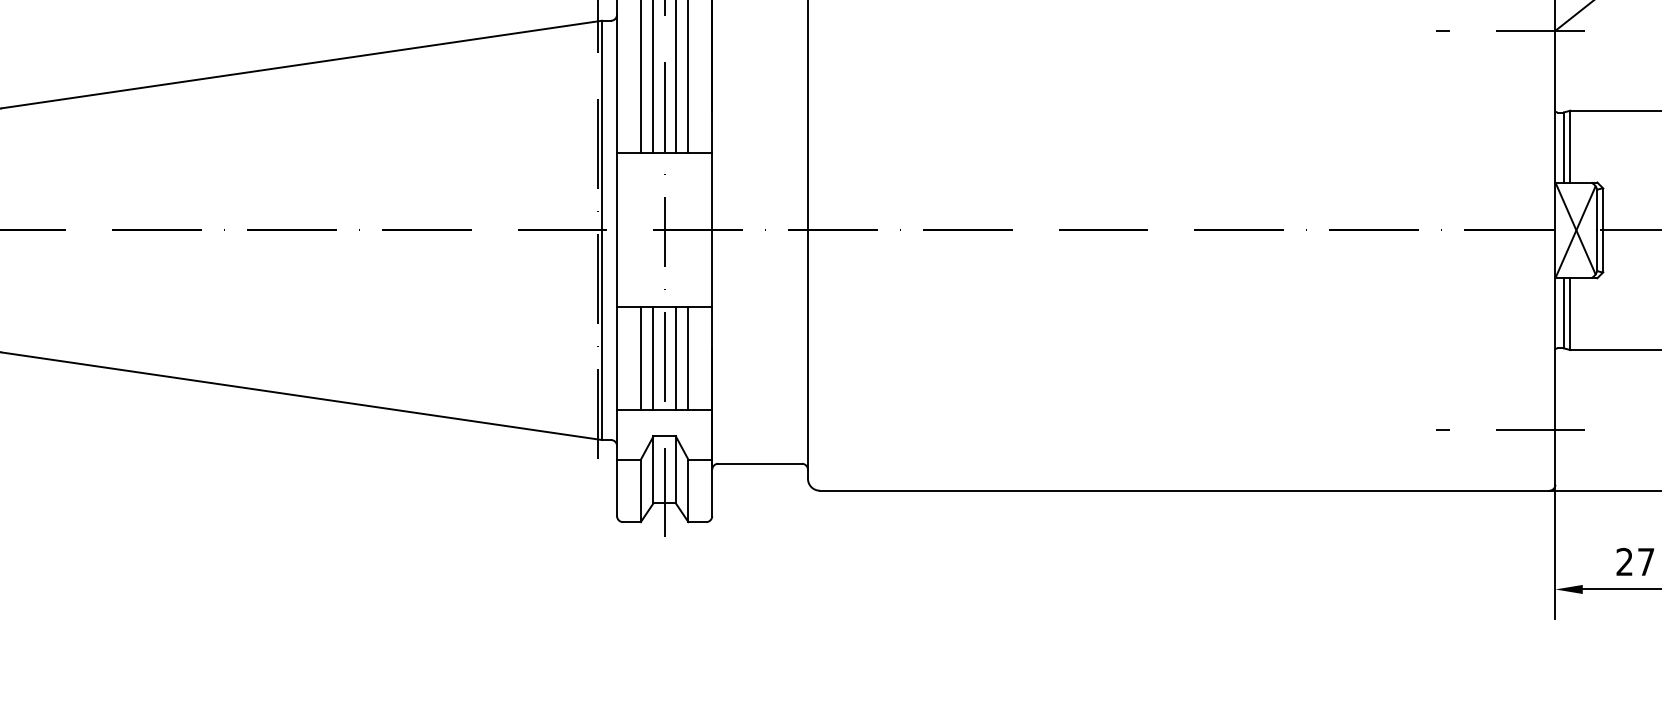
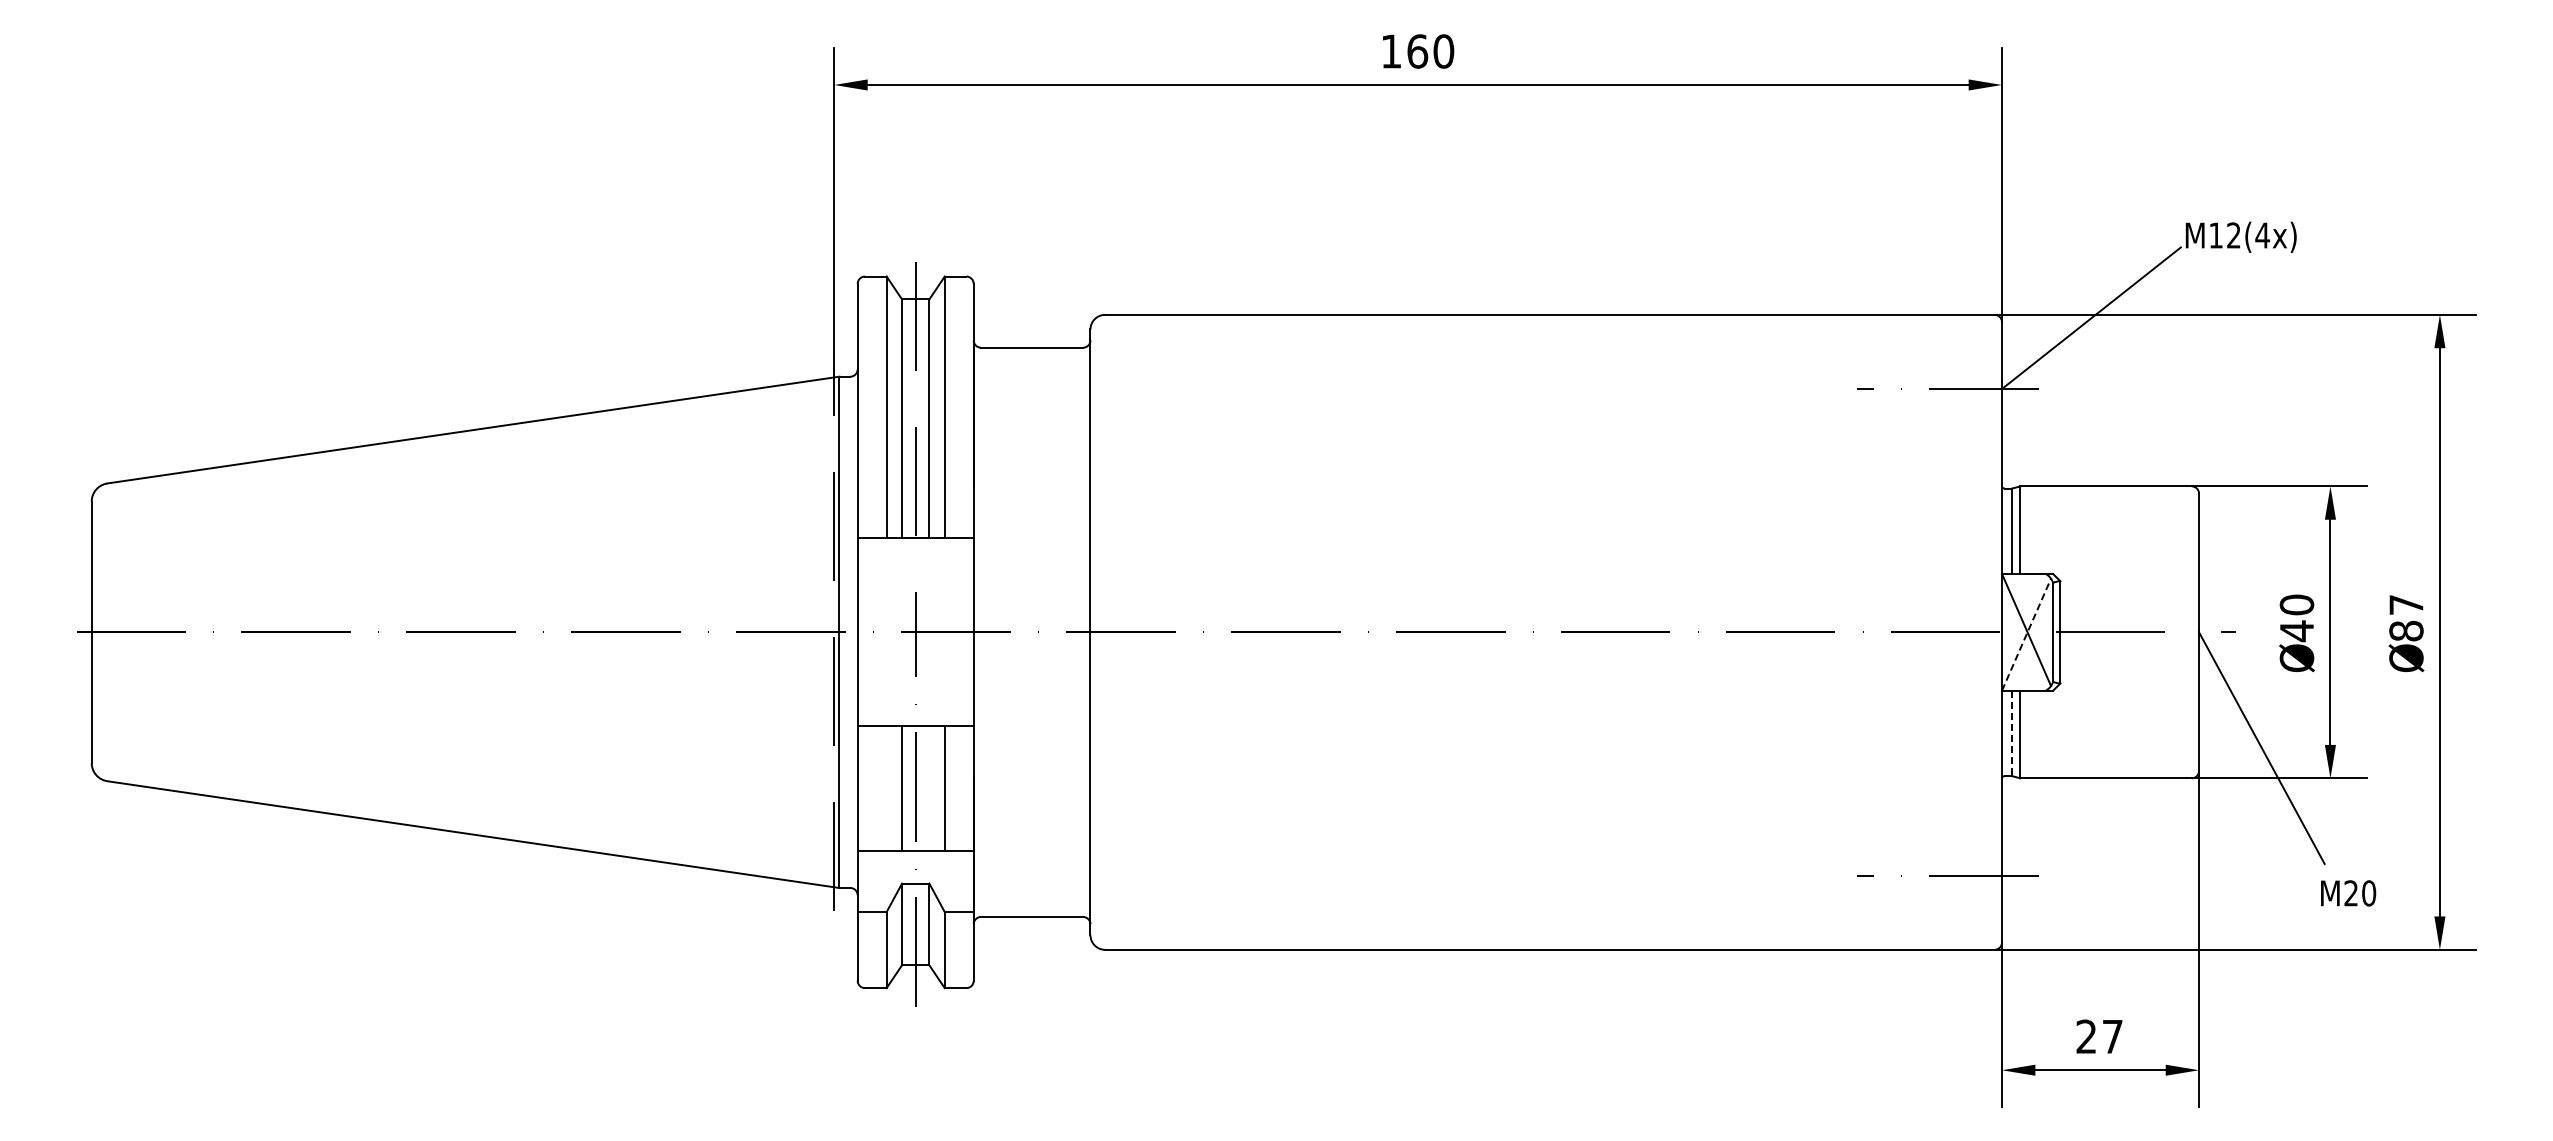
line: (1575, 232) -> (2026, 634), solid -> dashed
line: (1564, 313) -> (2012, 733), solid -> dashed
line: (640, 358) -> (886, 788), removed
line: (675, 358) -> (929, 788), removed

